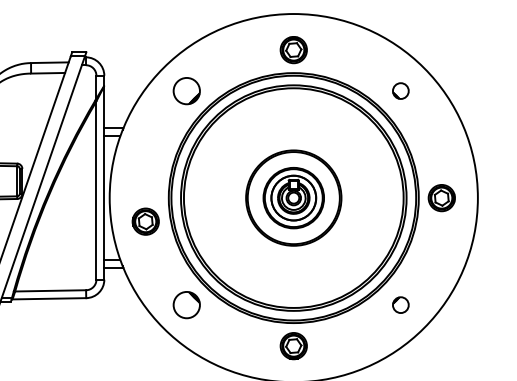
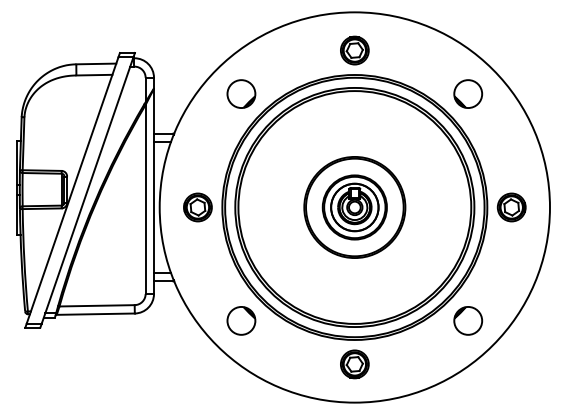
part: (401, 90) -> (468, 93), size x1.67
part: (145, 221) -> (197, 207), moved
part: (401, 304) -> (468, 320), size x1.67

